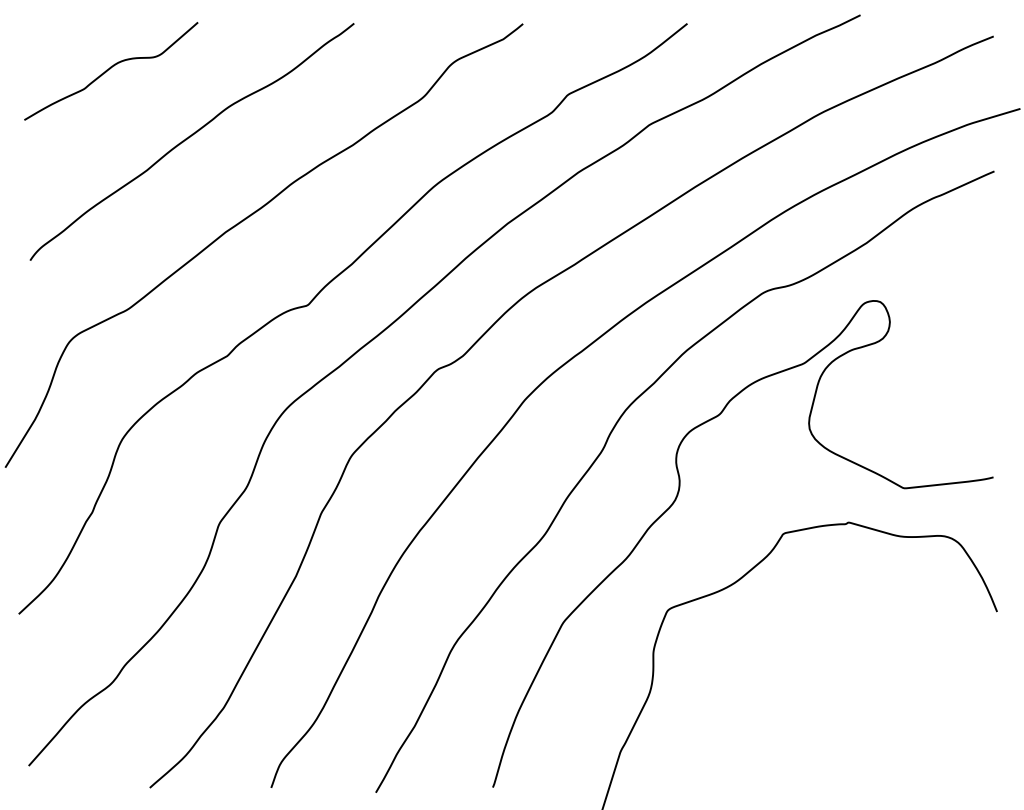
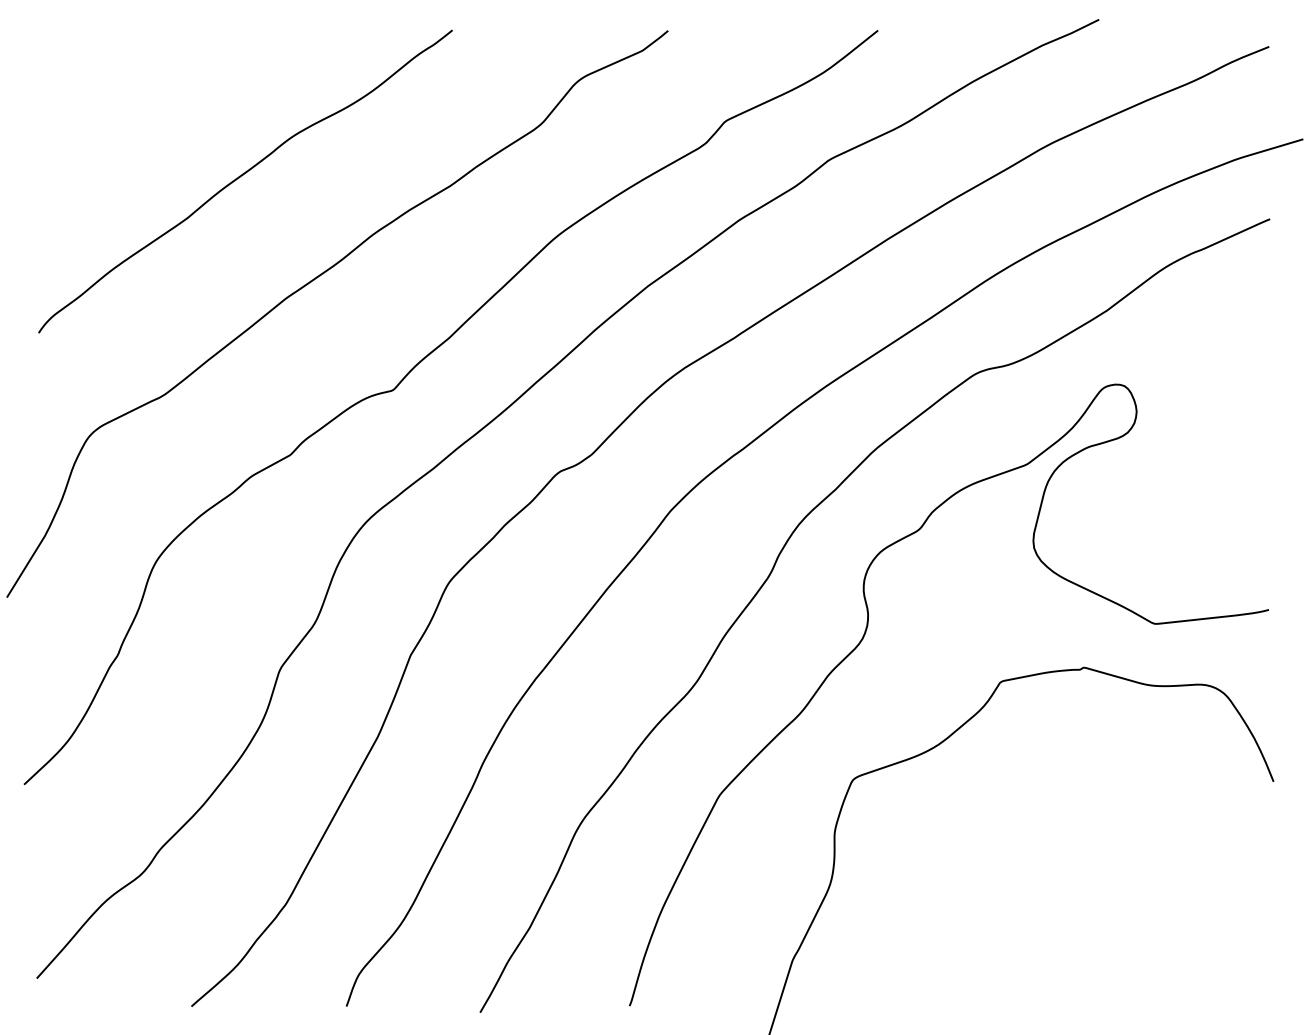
curve: (110, 69) -> (141, 88), removed

